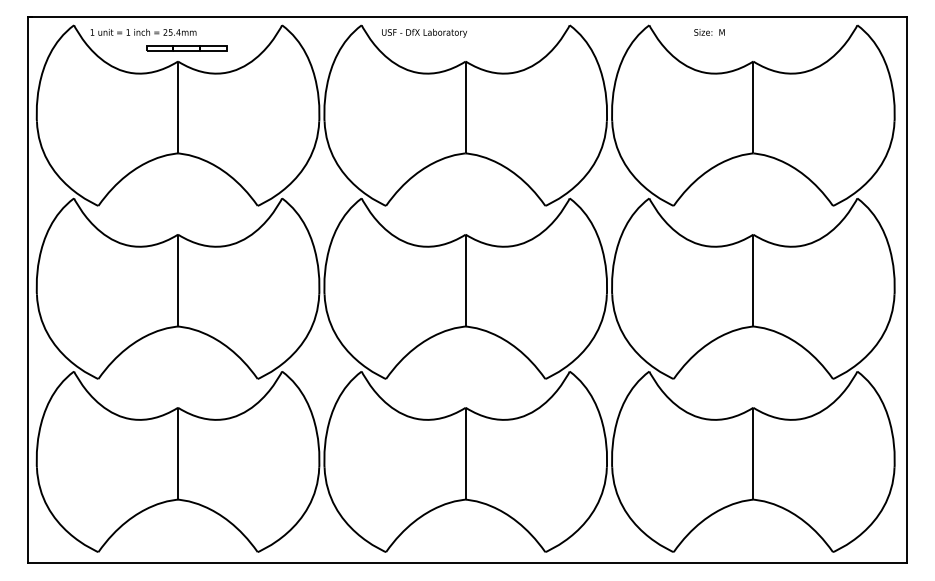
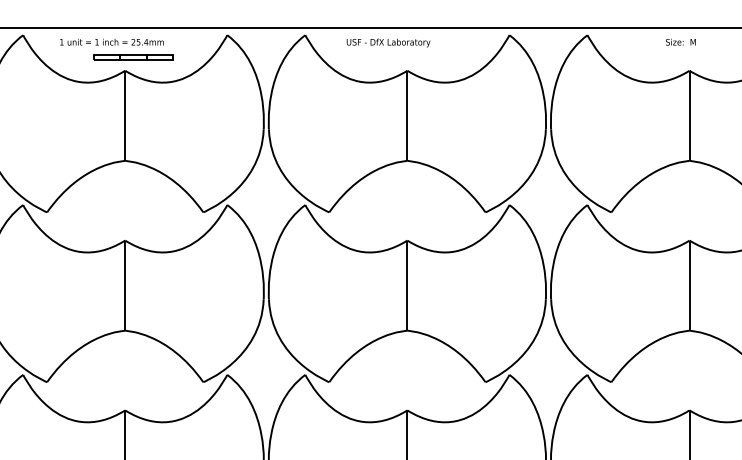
text: (143, 32) -> (111, 42), moved
text: (709, 32) -> (680, 42), moved
text: (424, 33) -> (388, 43), moved

